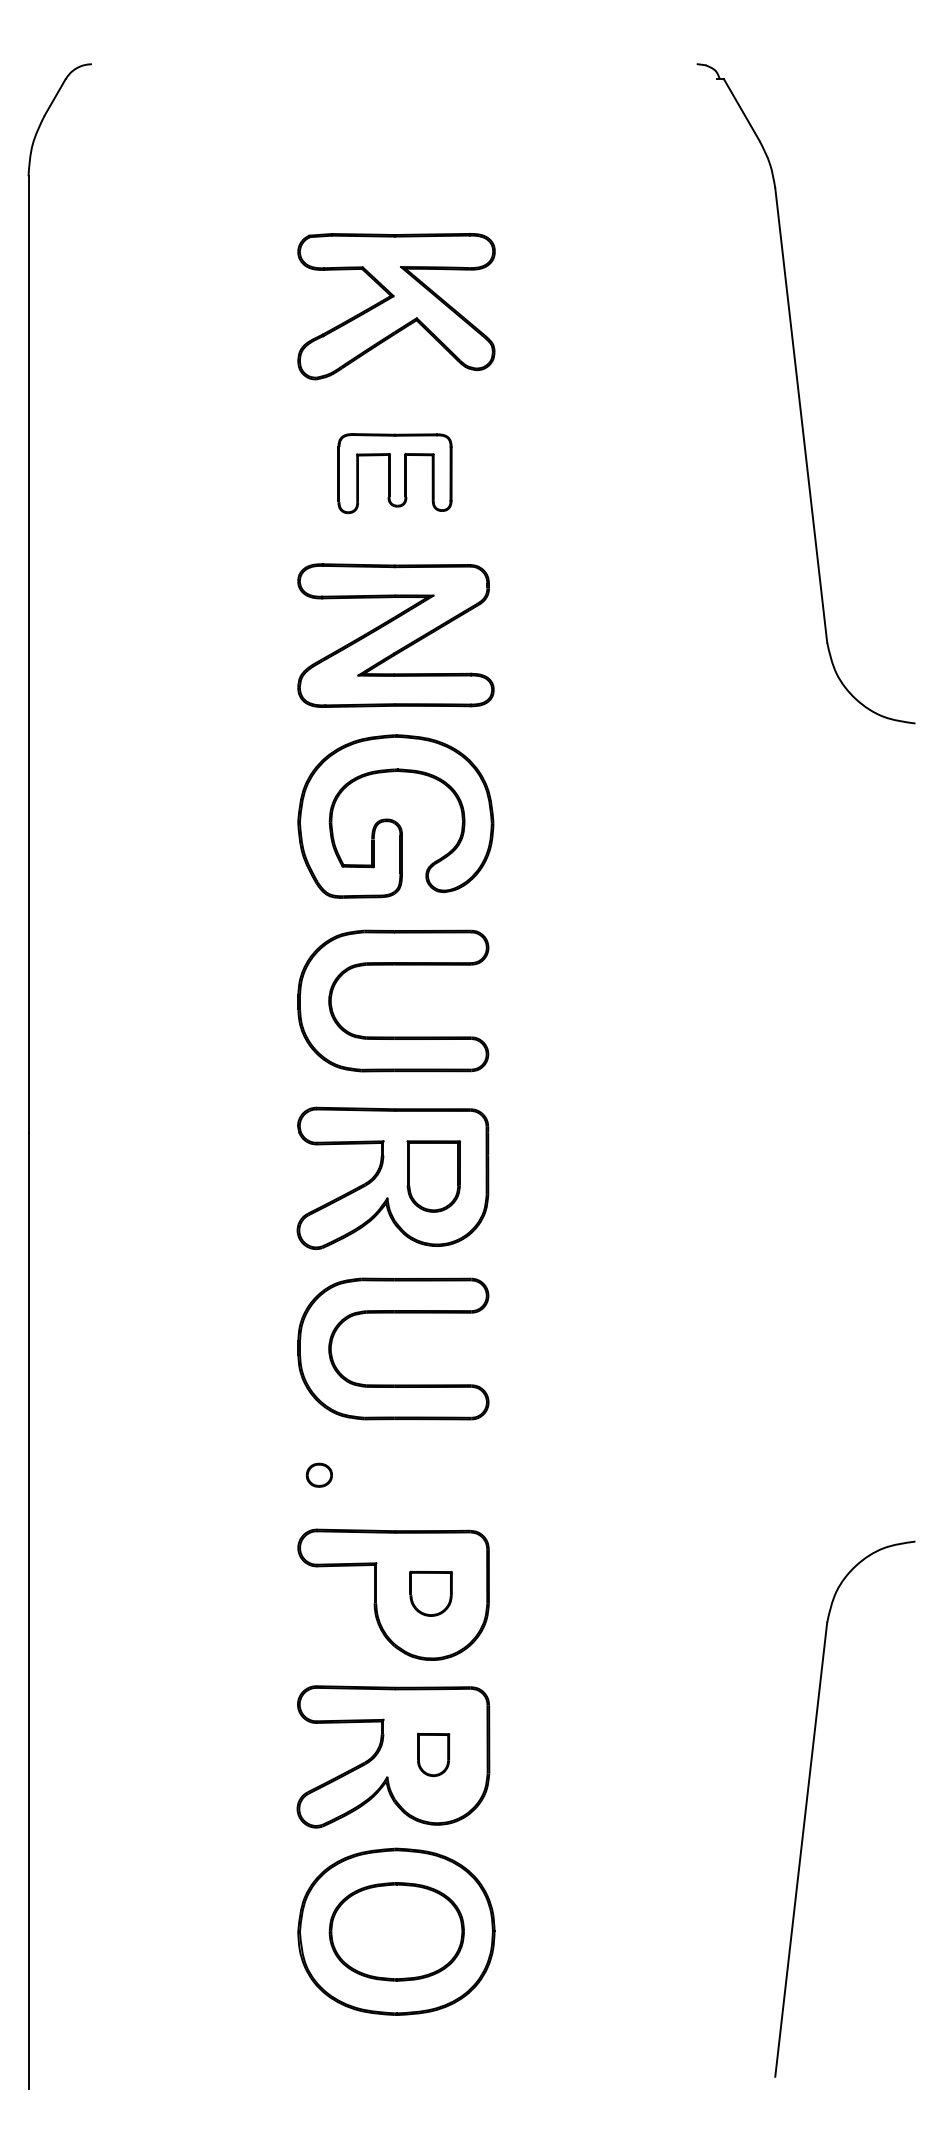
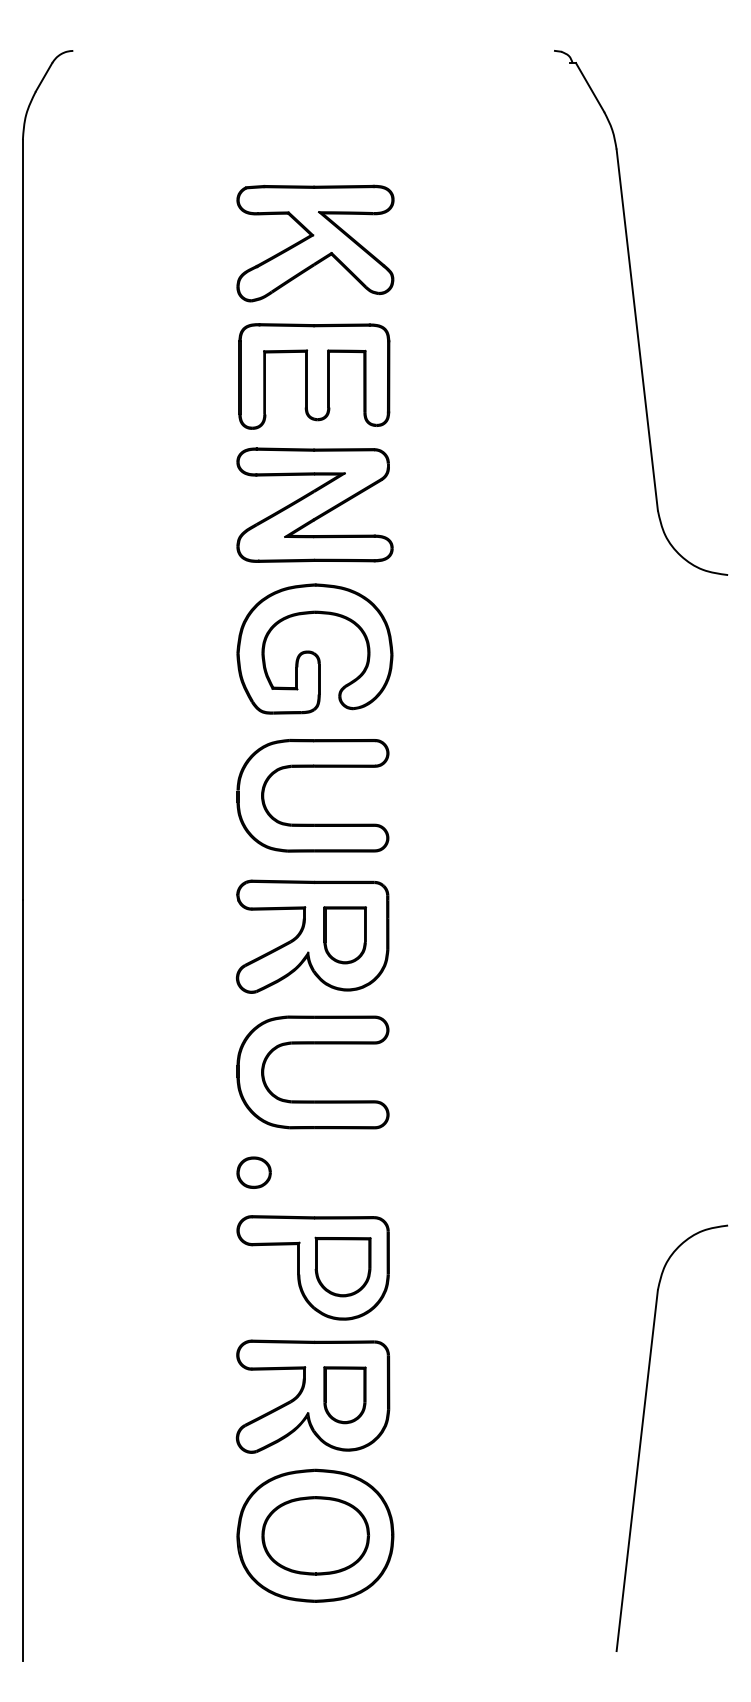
part: (394, 473) -> (313, 376), size x1.67
part: (319, 1475) -> (254, 1173), size x1.67
part: (430, 1593) -> (342, 1266), size x1.67
part: (433, 1754) -> (344, 1394), size x1.67

